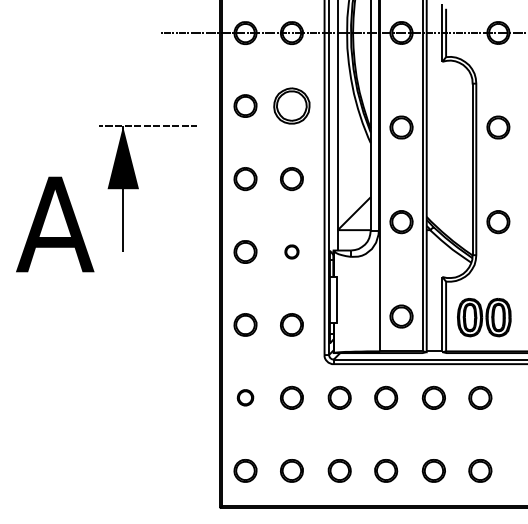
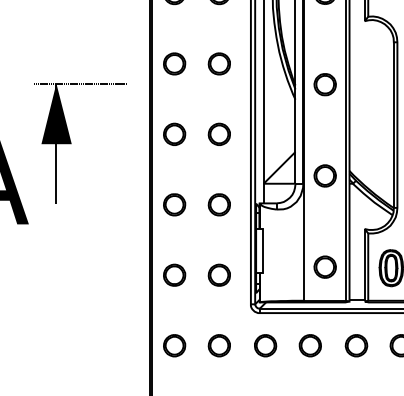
part: (291, 105) -> (218, 63), size x0.62
part: (291, 251) -> (218, 204), size x1.67
part: (245, 397) -> (174, 345), size x1.43

